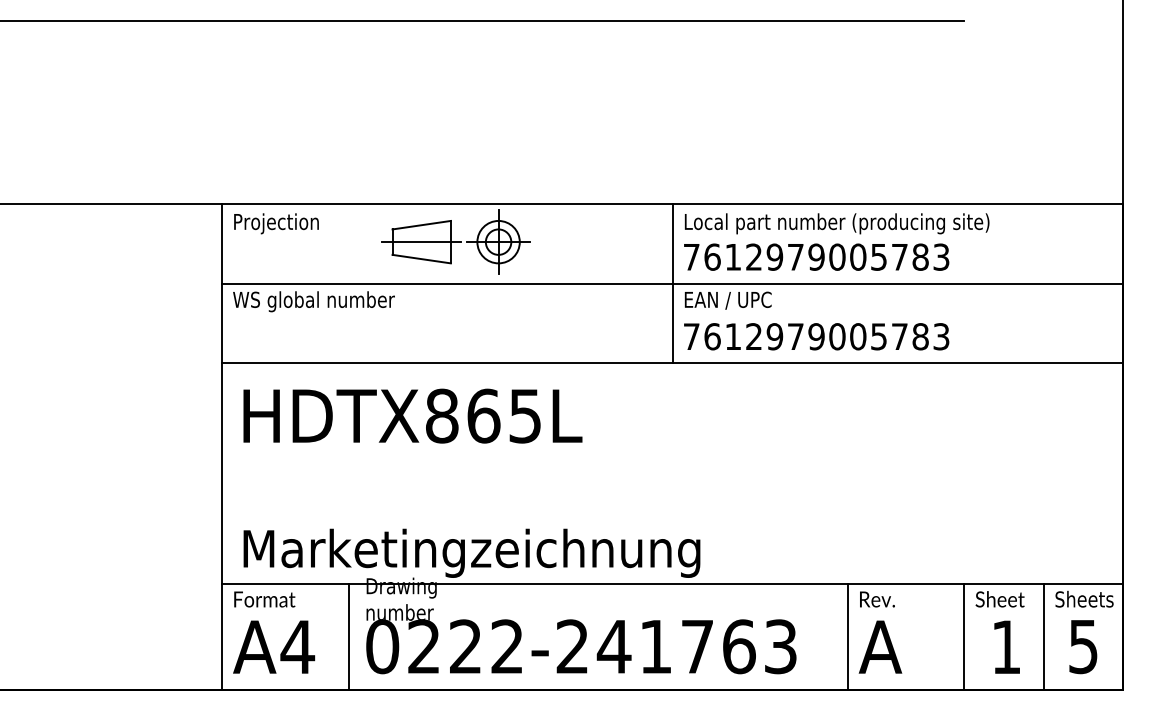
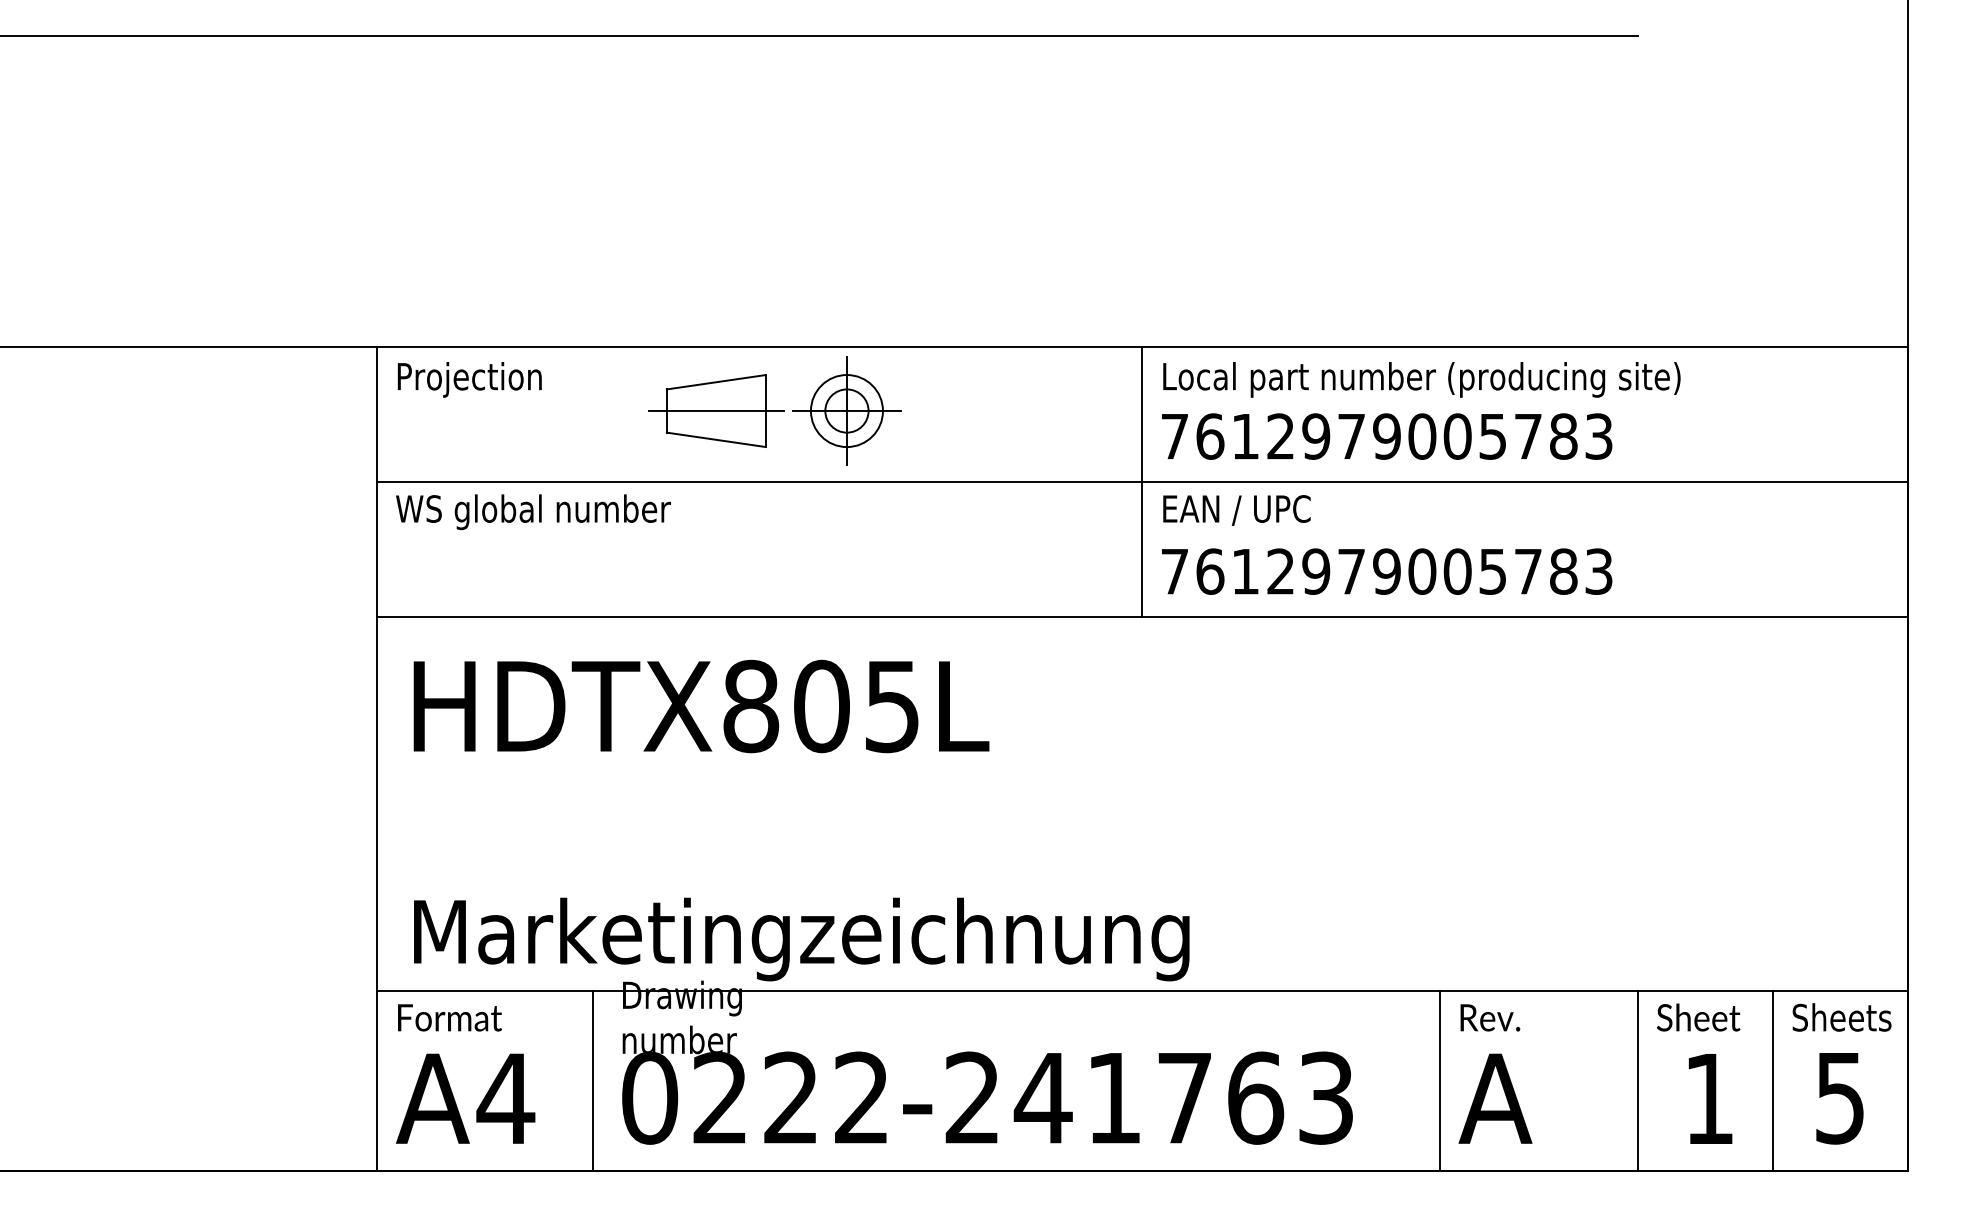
text: (483, 415) -> (821, 705), HDTX865L -> HDTX805L

